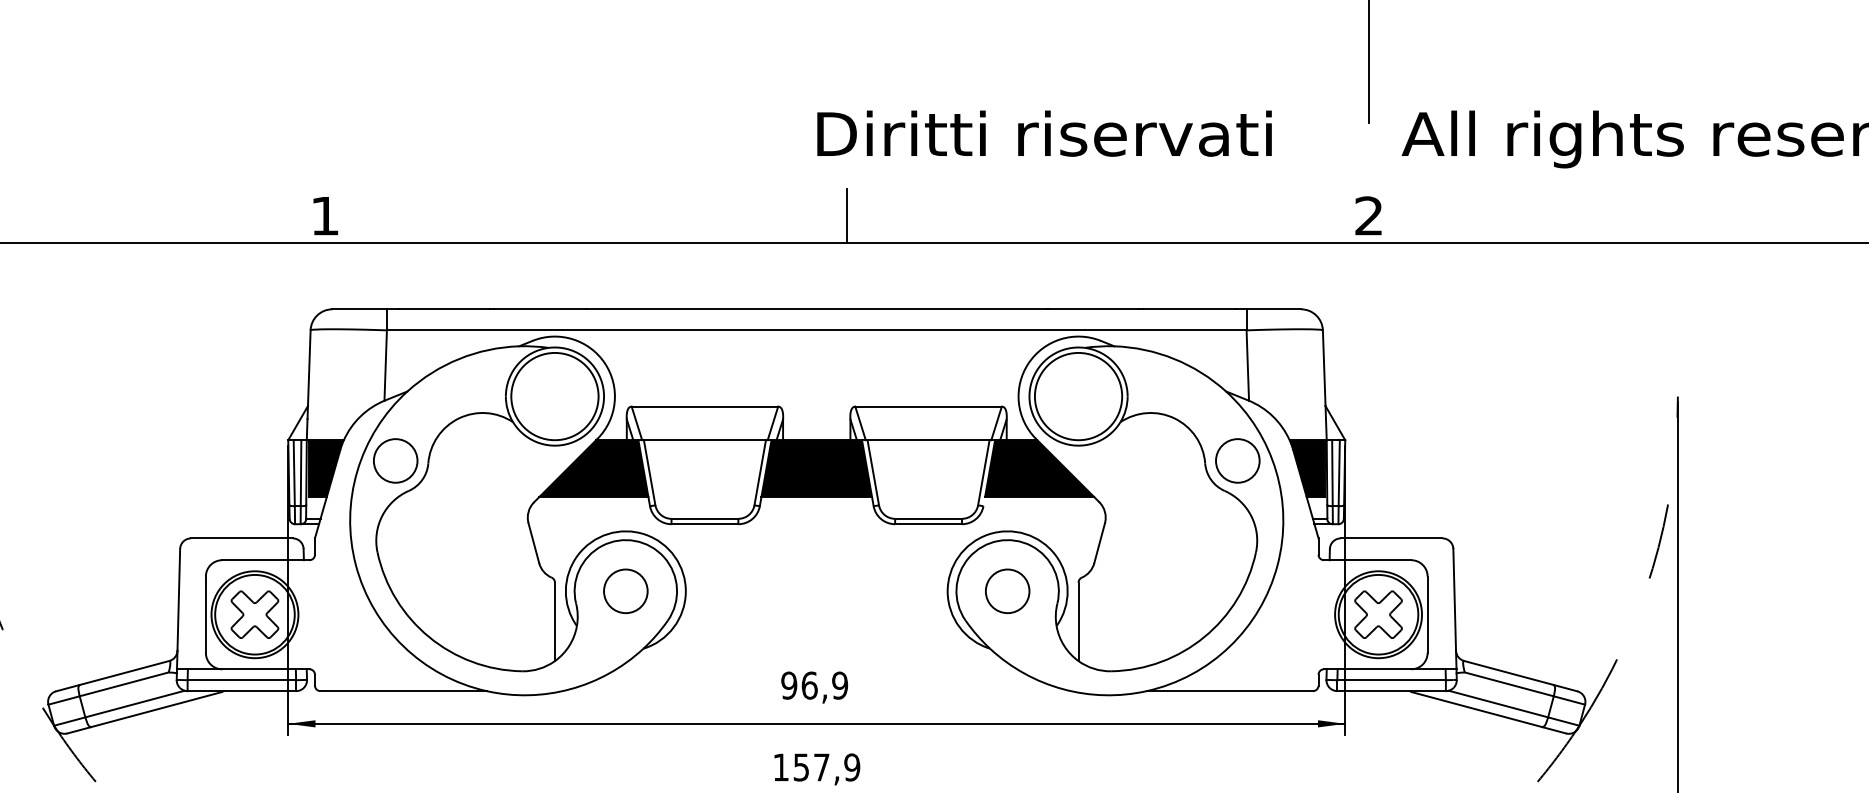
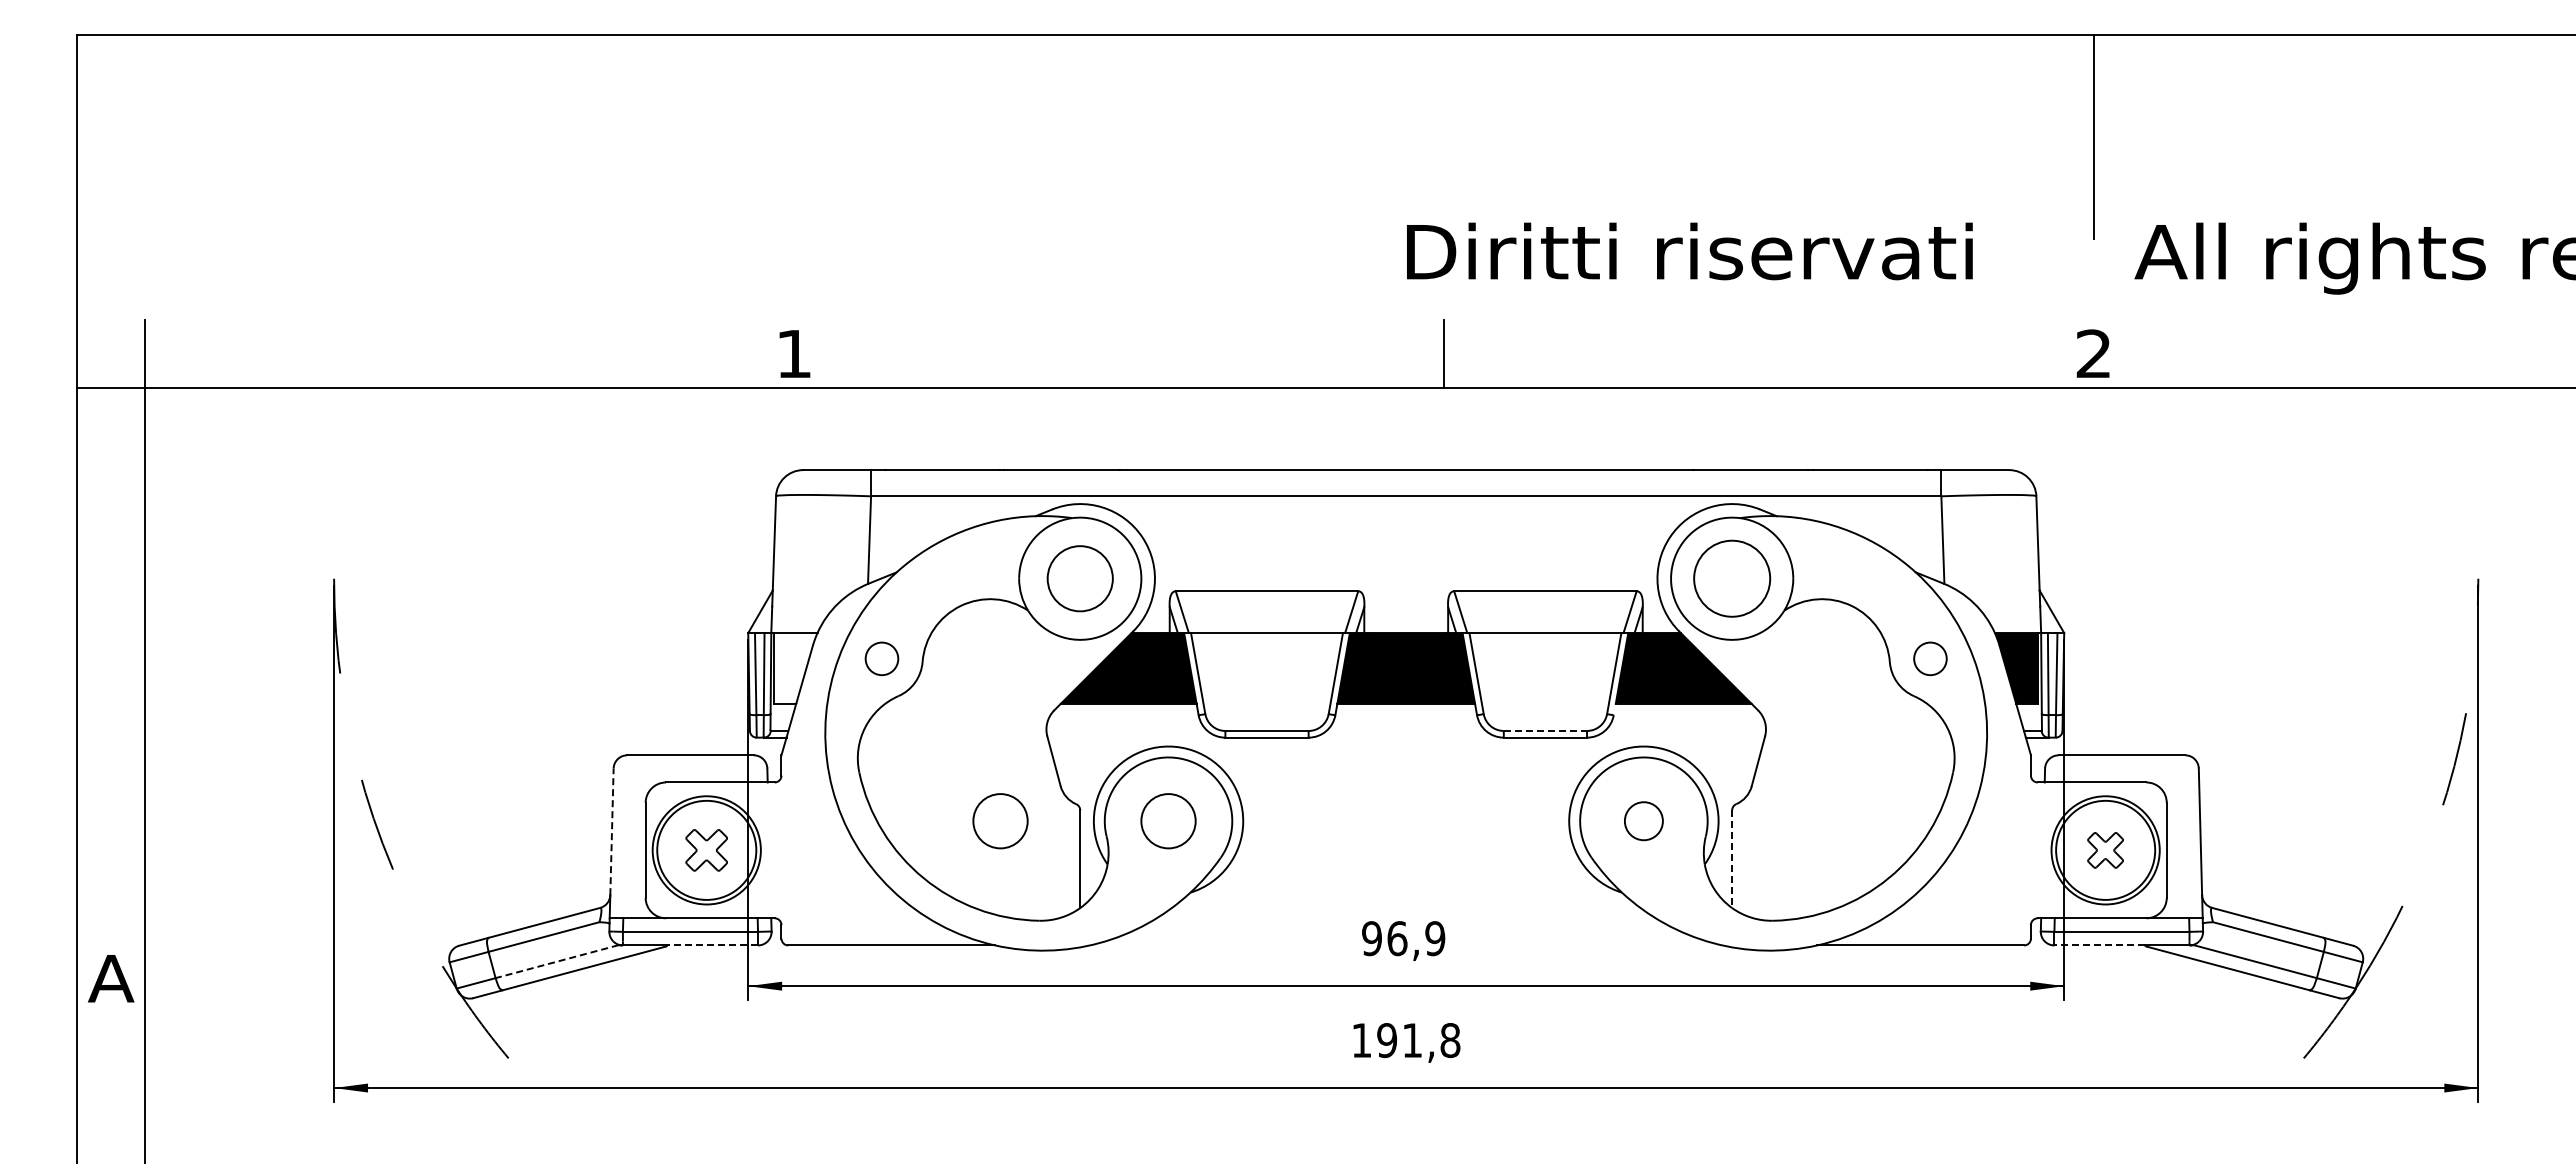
circle: (554, 396) -> (1079, 578), size x0.6
circle: (1078, 396) -> (1731, 578), size x0.7
circle: (395, 460) -> (881, 658), size x0.6
circle: (1237, 460) -> (1930, 658), size x0.6
fill: (326, 468) -> (795, 668), removed
line: (928, 518) -> (1545, 730), solid -> dashed
circle: (490, 591) -> (1000, 821), added
circle: (1007, 591) -> (1643, 821), size x0.7
line: (178, 599) -> (611, 831), solid -> dashed
part: (254, 614) -> (706, 850), size x0.7
part: (1378, 614) -> (2105, 850), size x0.6
line: (1078, 622) -> (1732, 859), solid -> dashed
line: (259, 691) -> (712, 945), solid -> dashed
line: (1373, 691) -> (2099, 945), solid -> dashed
line: (135, 704) -> (557, 961), solid -> dashed
text: (826, 767) -> (1418, 1040), 157,9 -> 191,8

